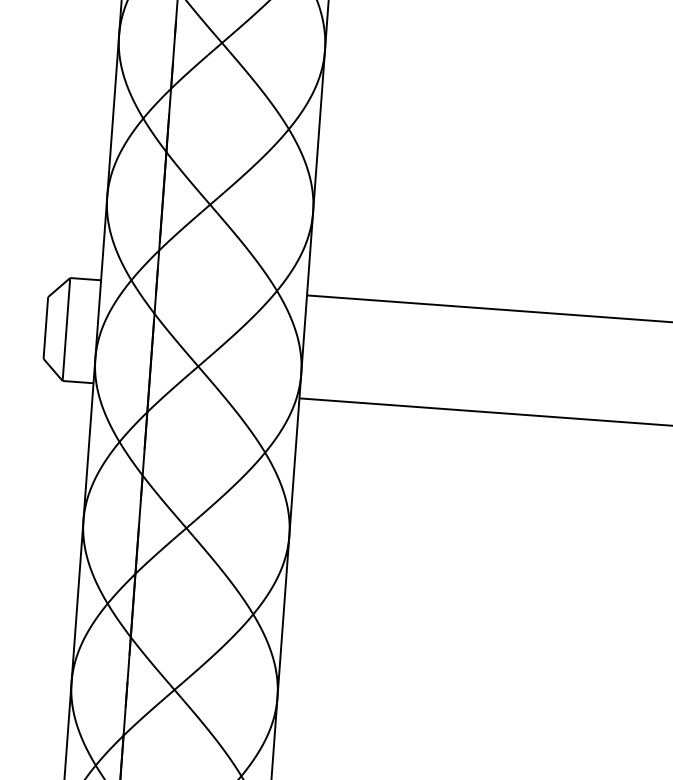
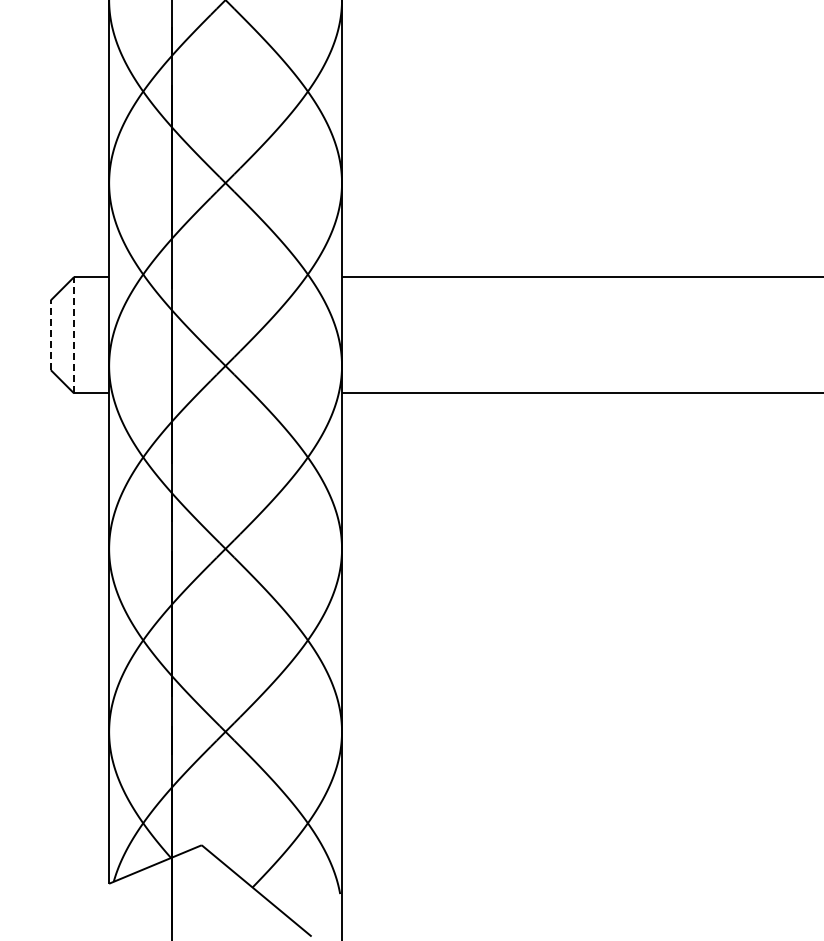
line: (45, 328) -> (50, 335), solid -> dashed
line: (66, 328) -> (74, 334), solid -> dashed

